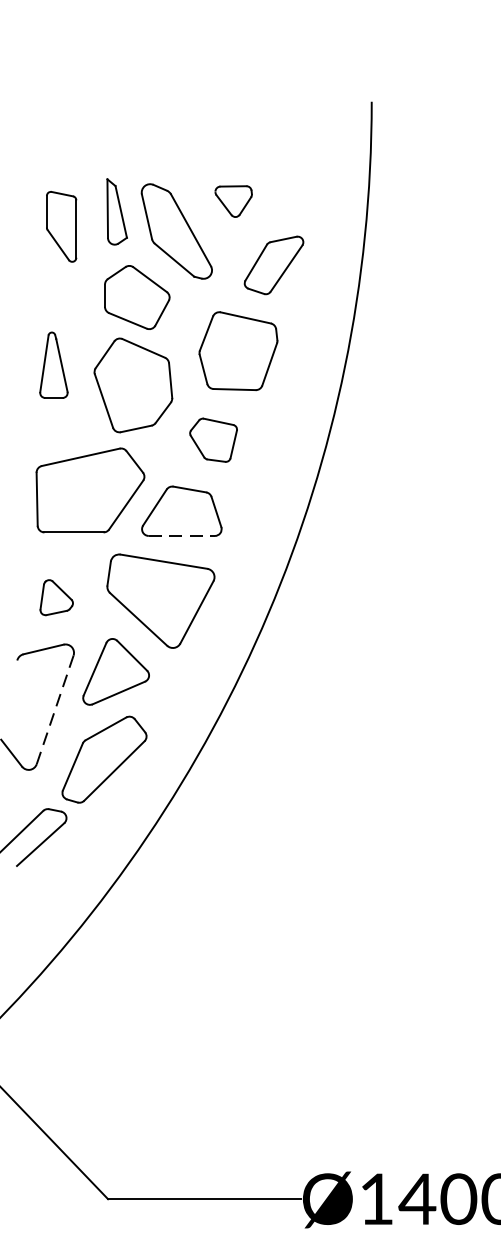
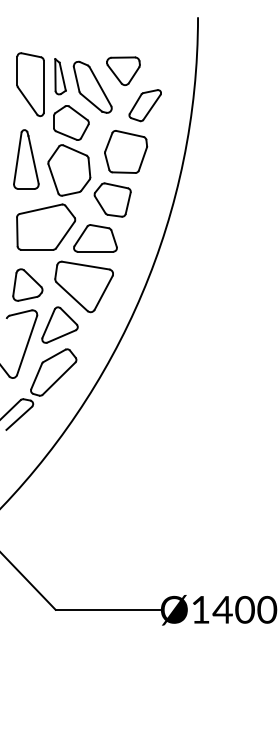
part: (233, 200) -> (123, 70), size x1.67
part: (61, 226) -> (30, 84), size x1.67
part: (54, 365) -> (26, 159), size x1.67
part: (213, 439) -> (112, 199), size x1.43
line: (181, 535) -> (95, 251), dashed -> solid
part: (55, 596) -> (27, 284), size x1.67
line: (55, 709) -> (27, 345), dashed -> solid

